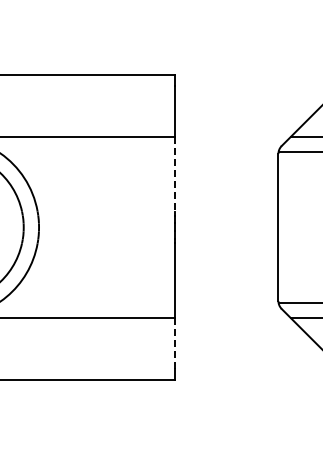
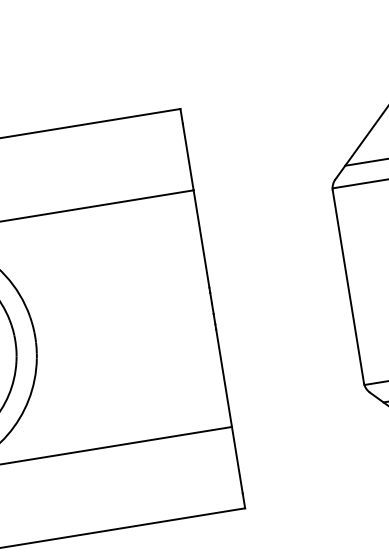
line: (174, 174) -> (201, 239), dashed -> solid
line: (174, 343) -> (237, 460), dashed -> solid

